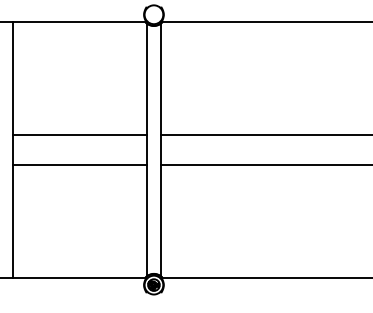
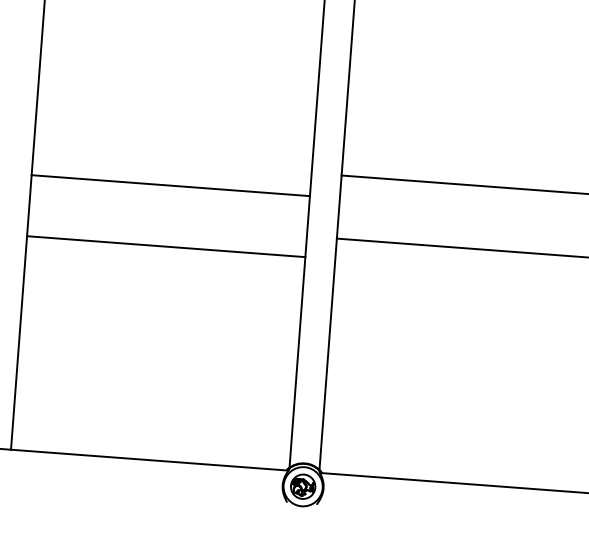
line: (79, 134) -> (170, 185), moved
line: (79, 165) -> (165, 247), moved

